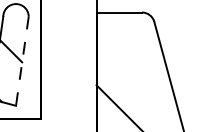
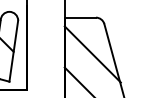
line: (21, 61) -> (13, 51), dashed -> solid
line: (137, 66) -> (92, 54), added

